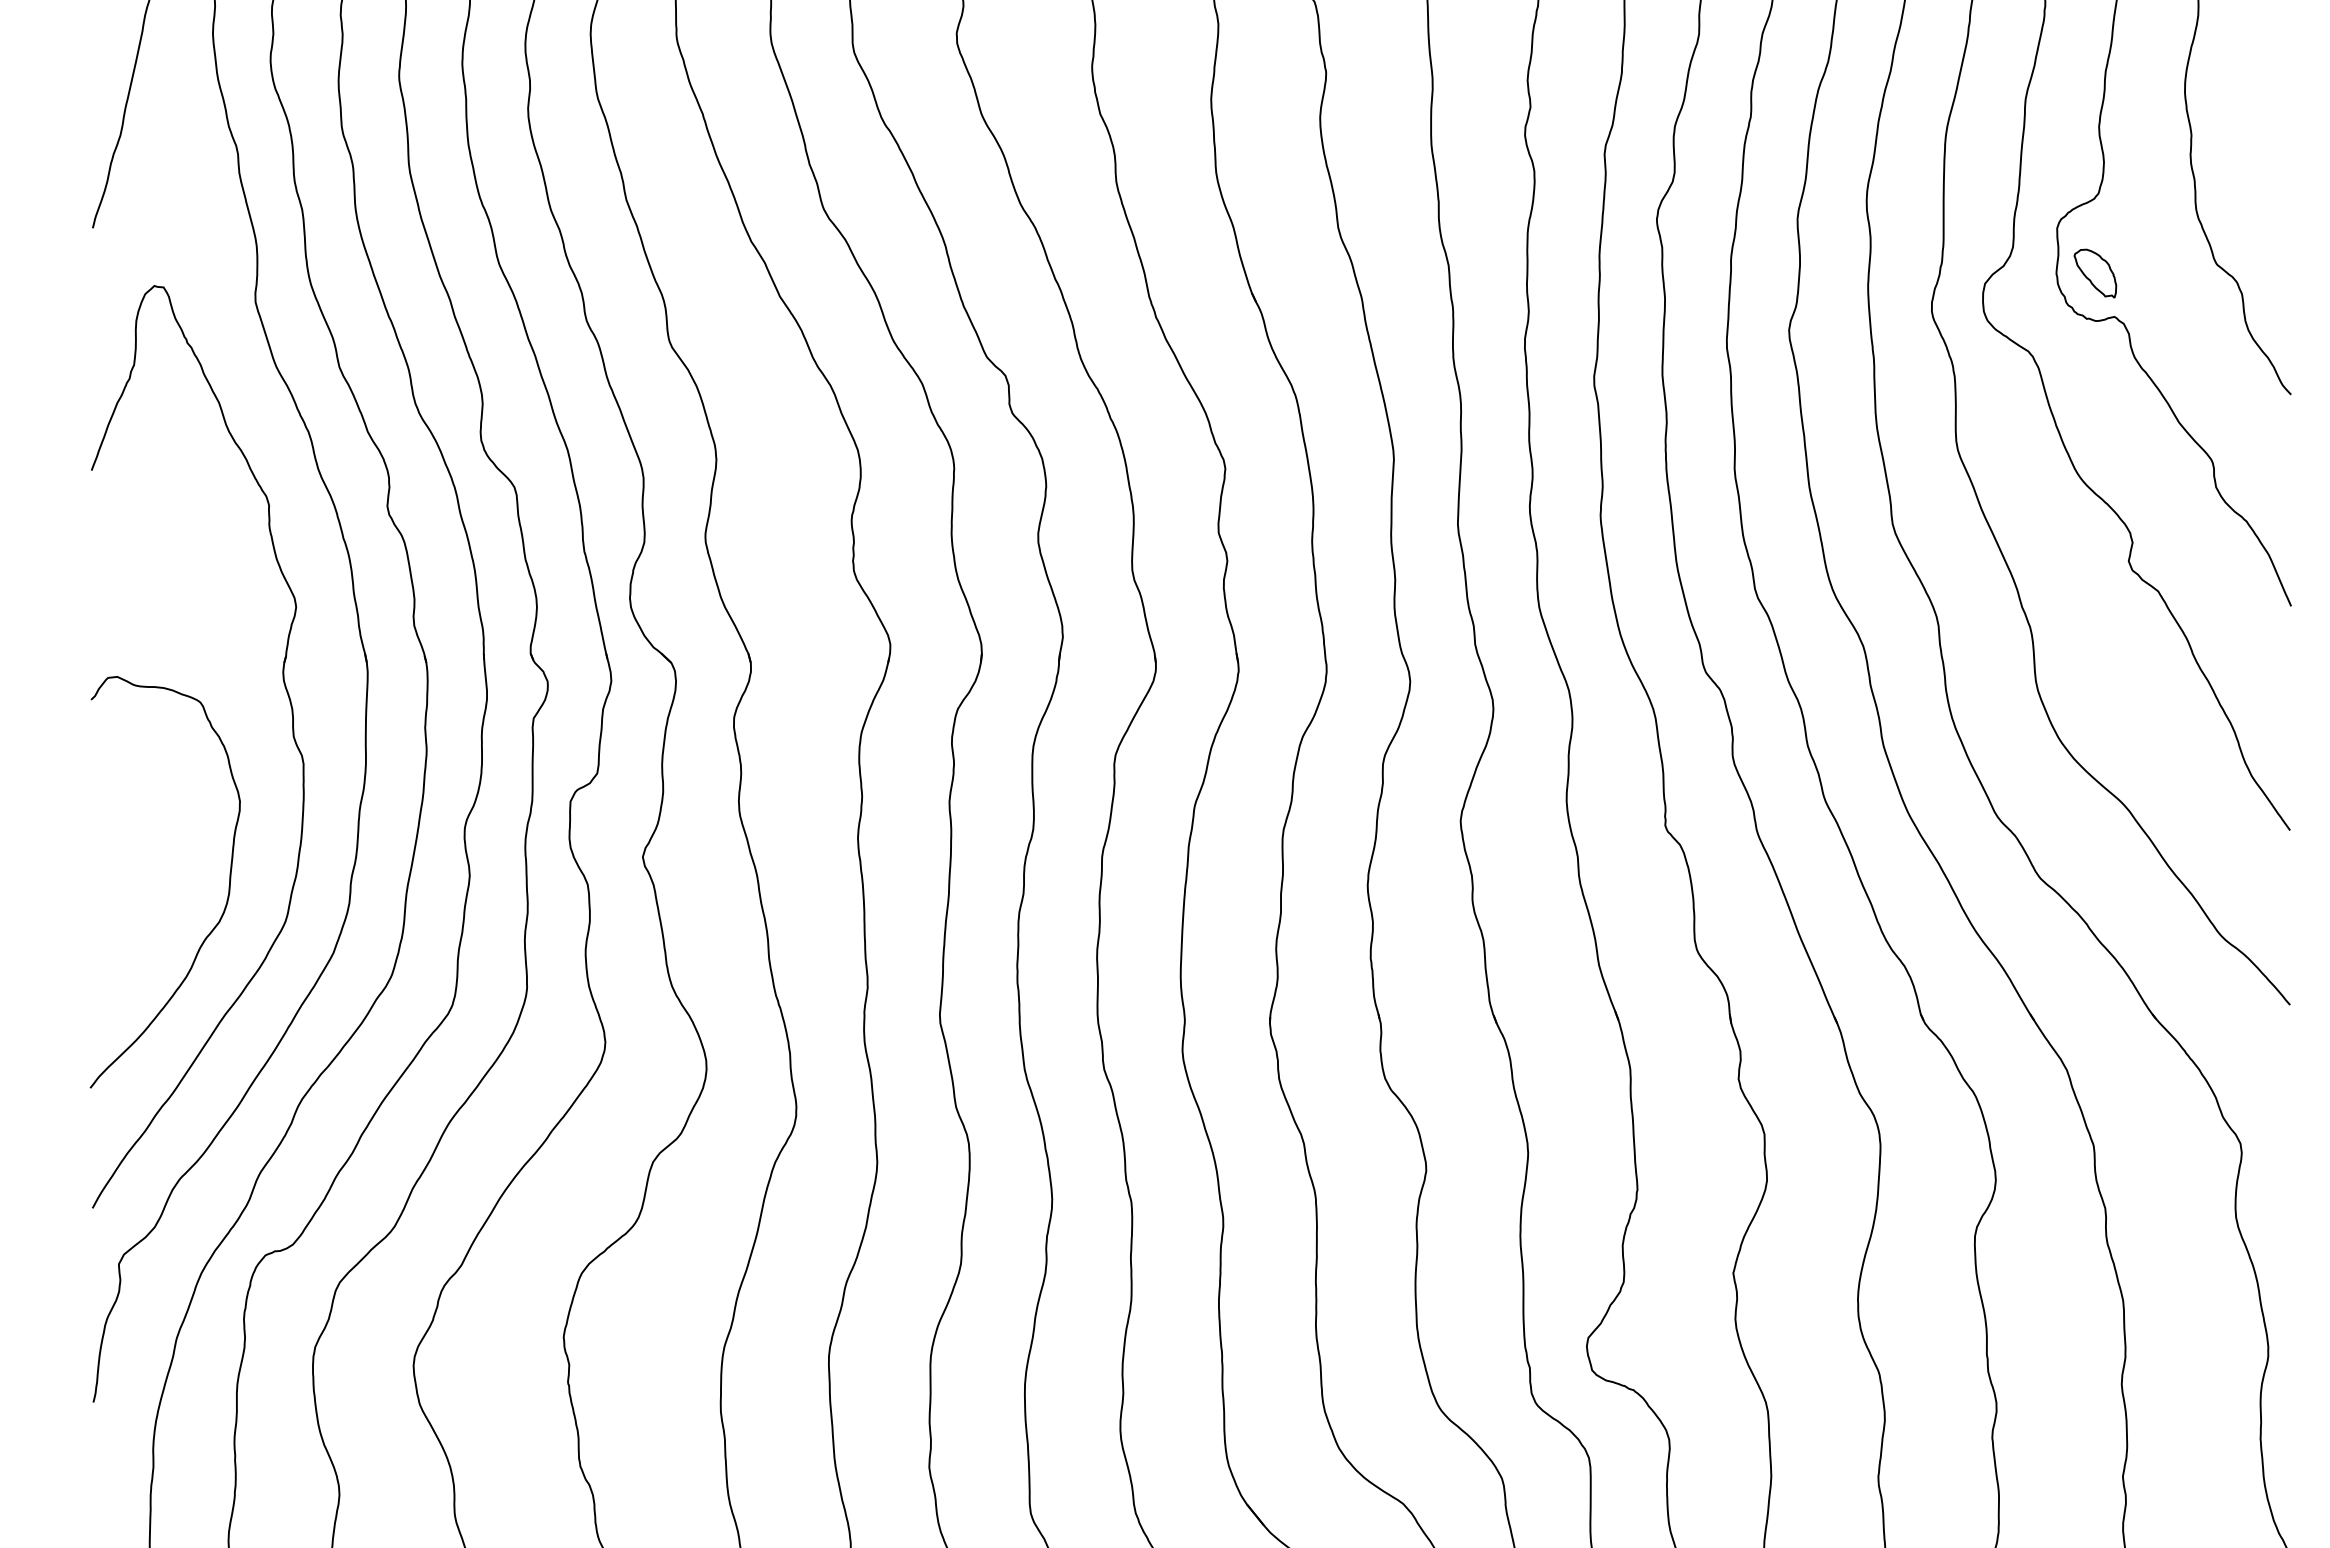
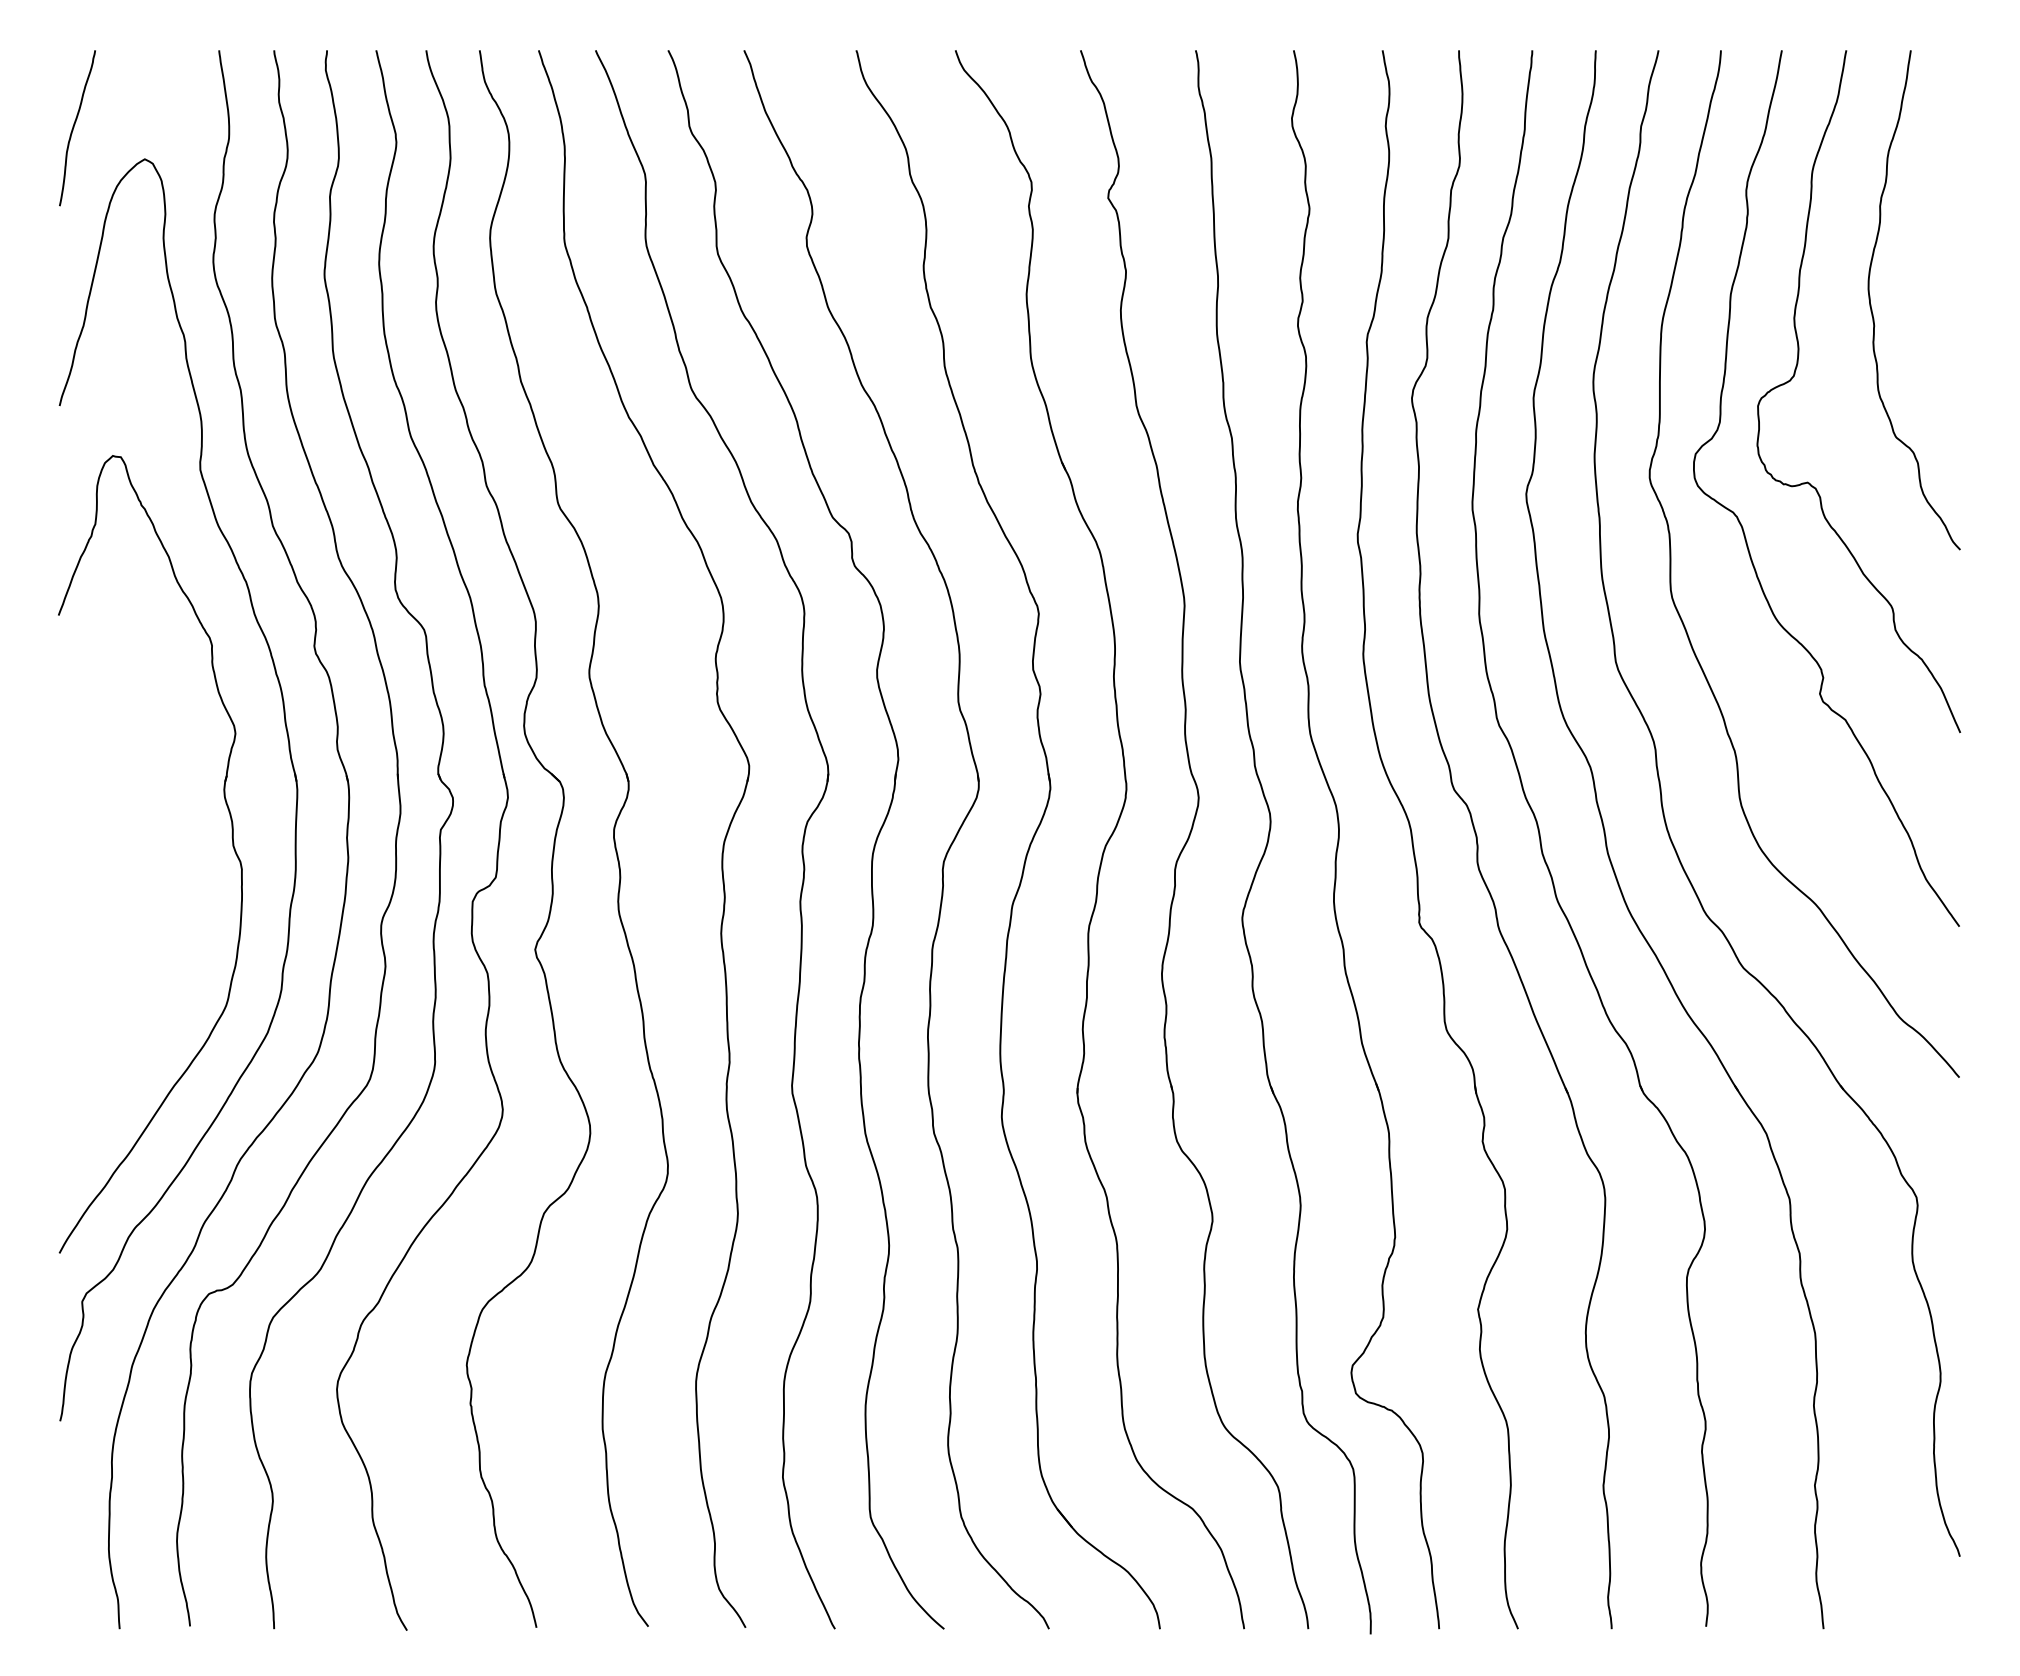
part: (2094, 272) -> (1790, 444), removed
curve: (227, 890) -> (176, 978), removed

